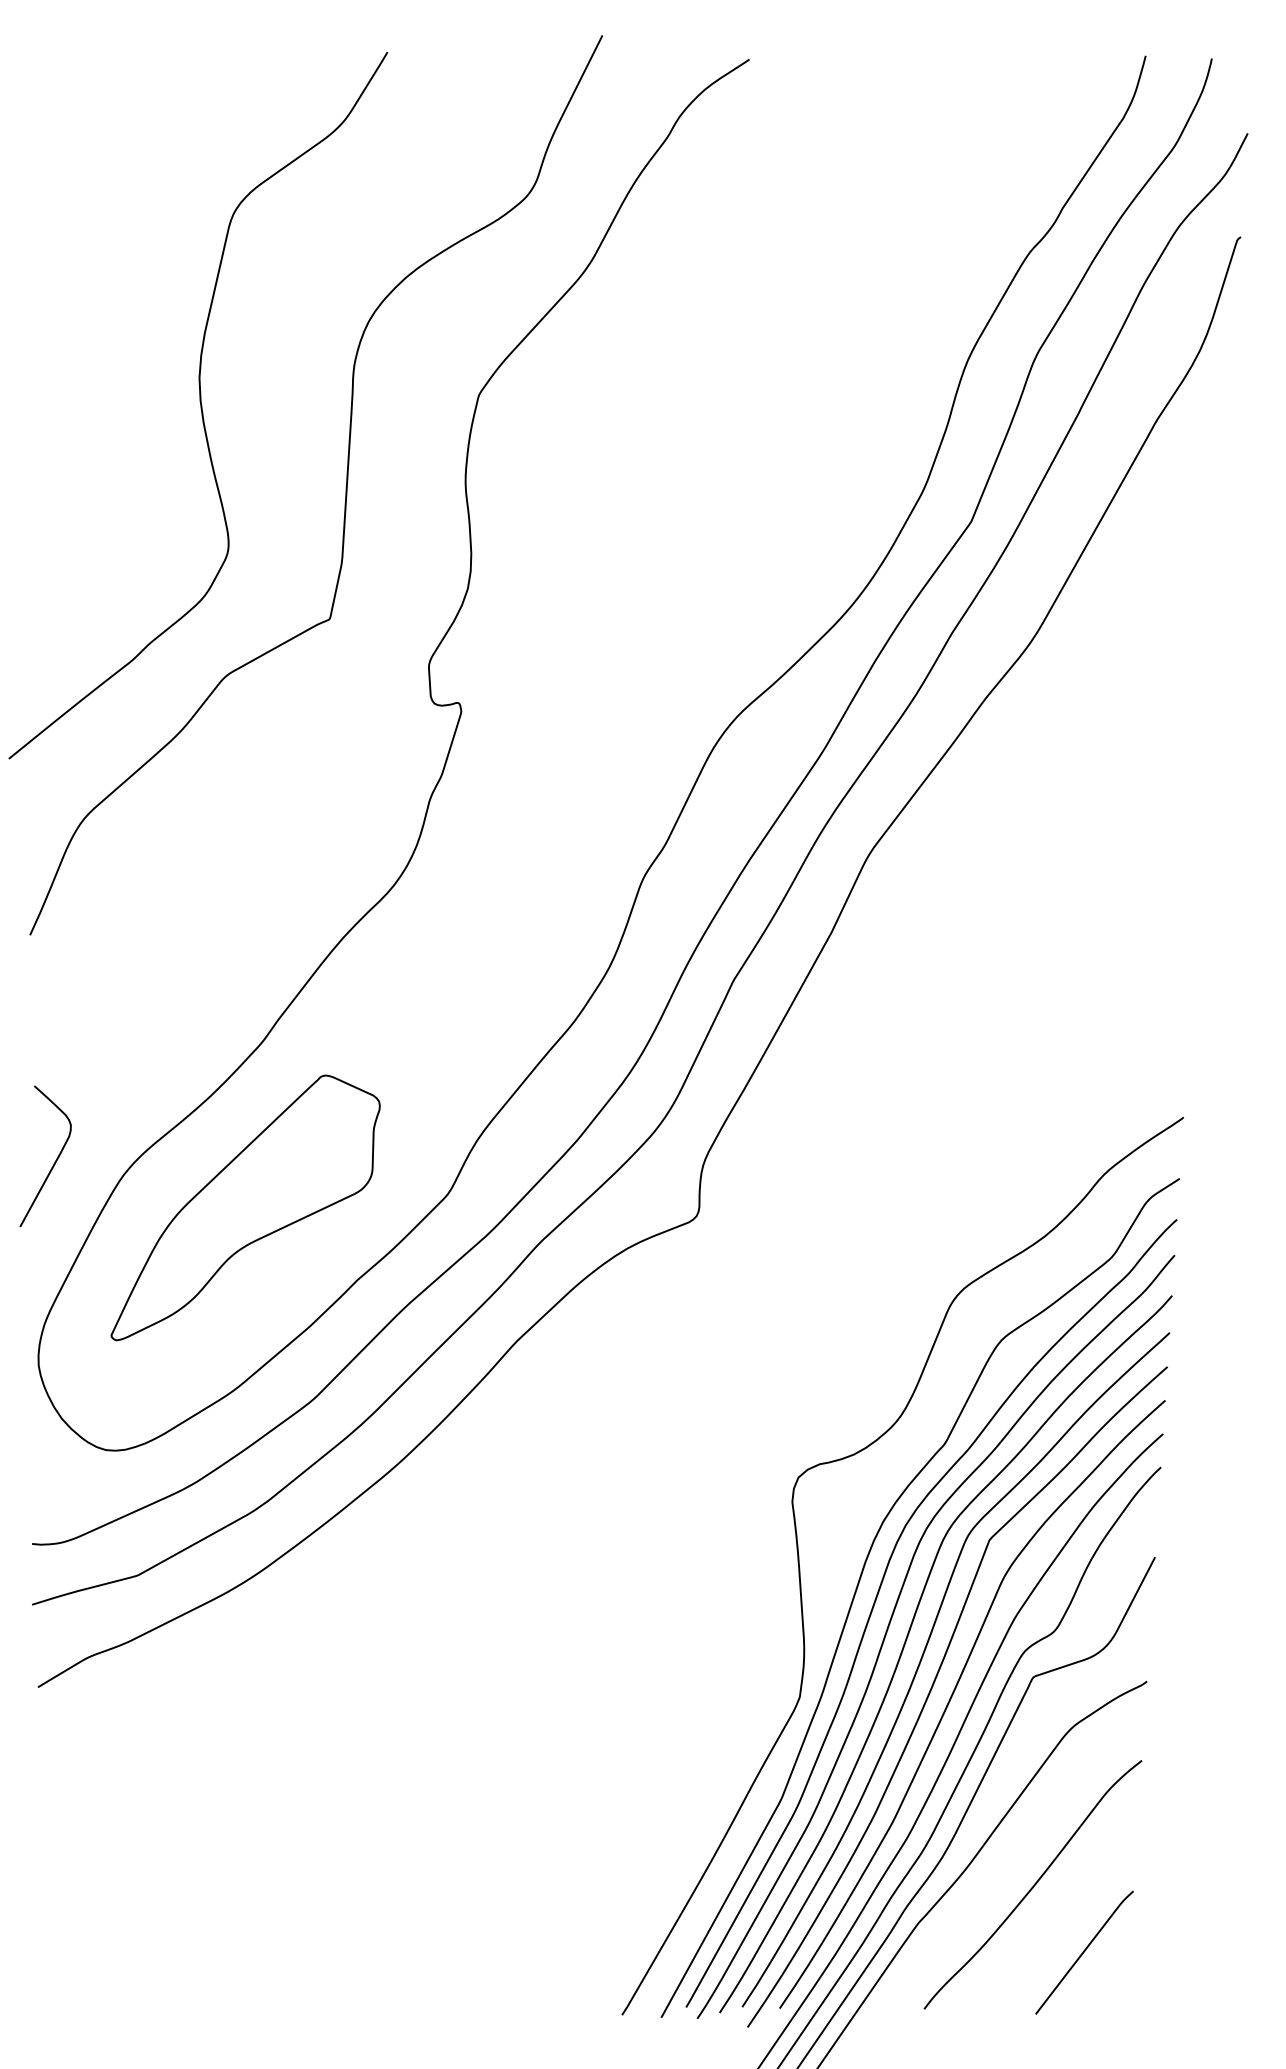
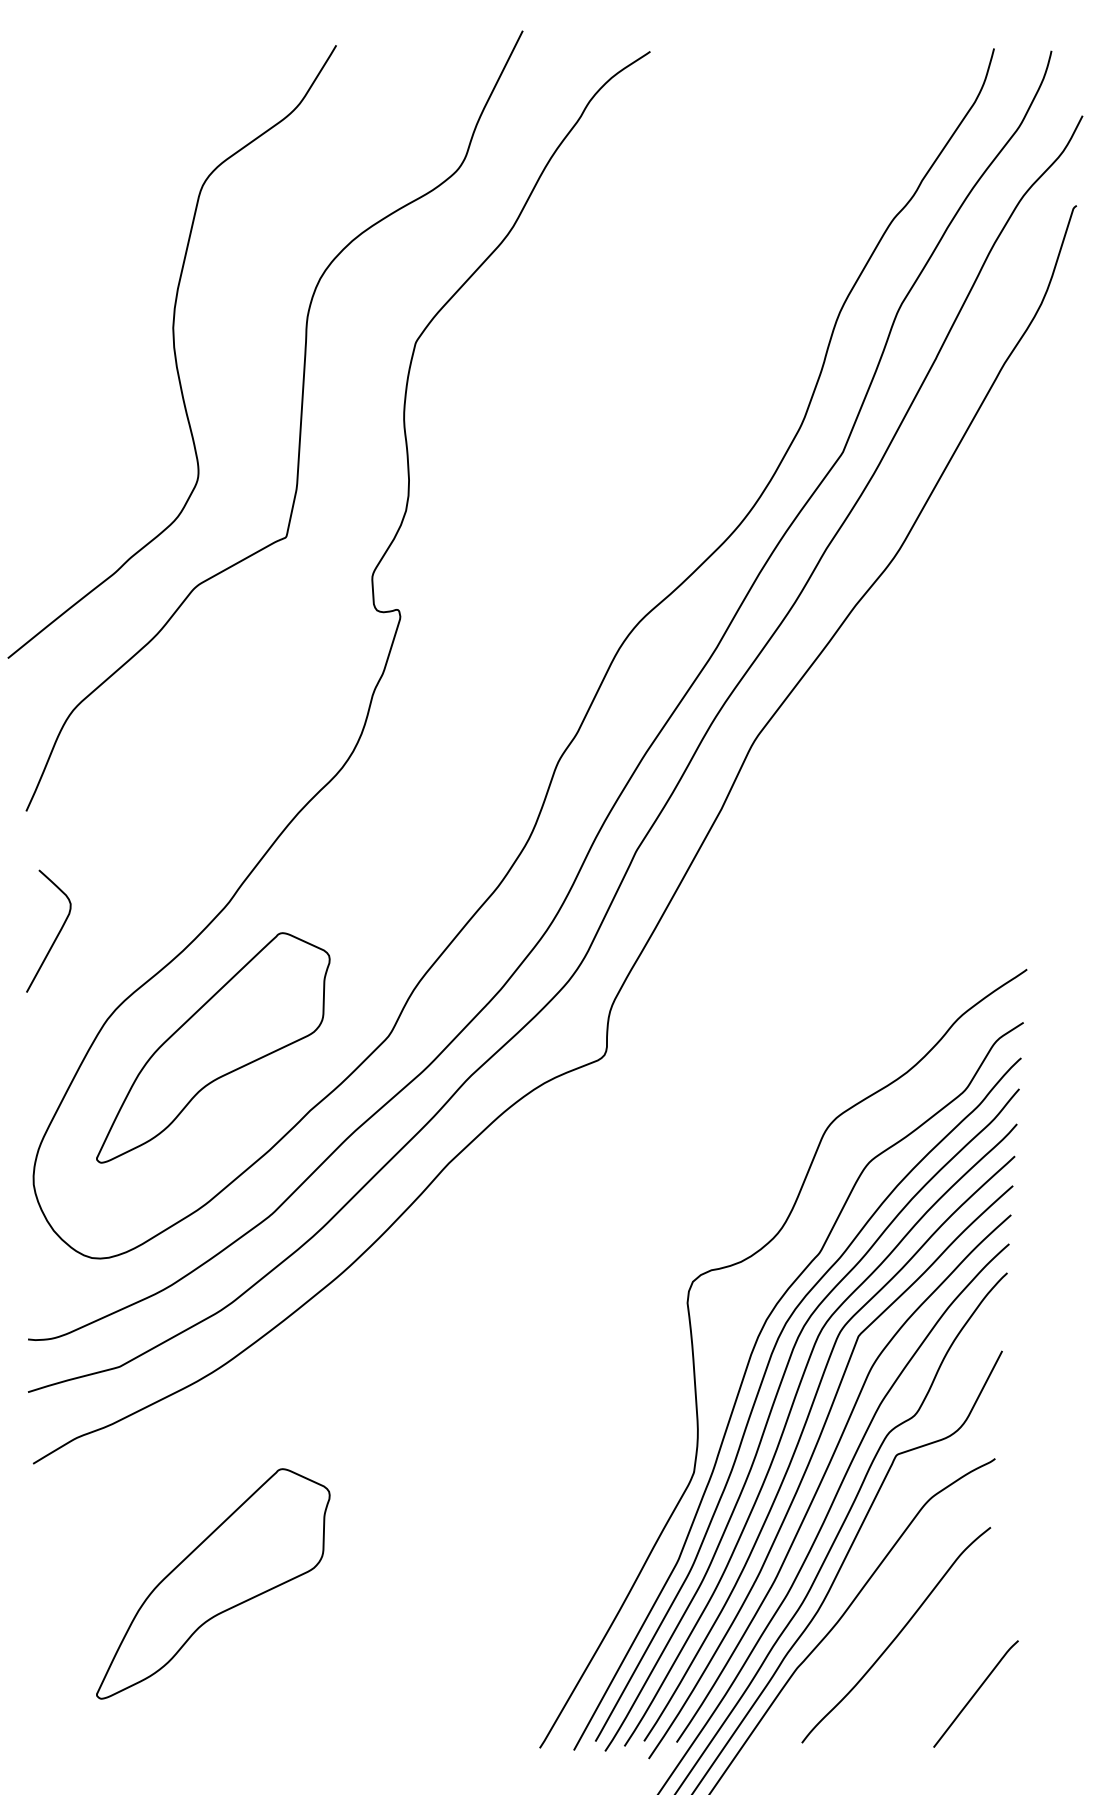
curve: (54, 1161) -> (56, 935), moved
part: (245, 1825) -> (213, 1583), added
curve: (1083, 1952) -> (975, 1693), moved

